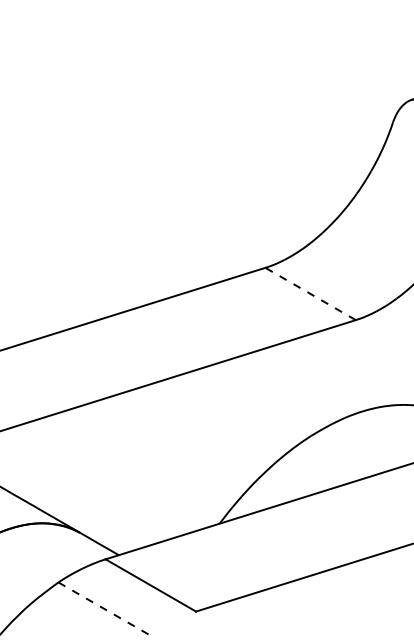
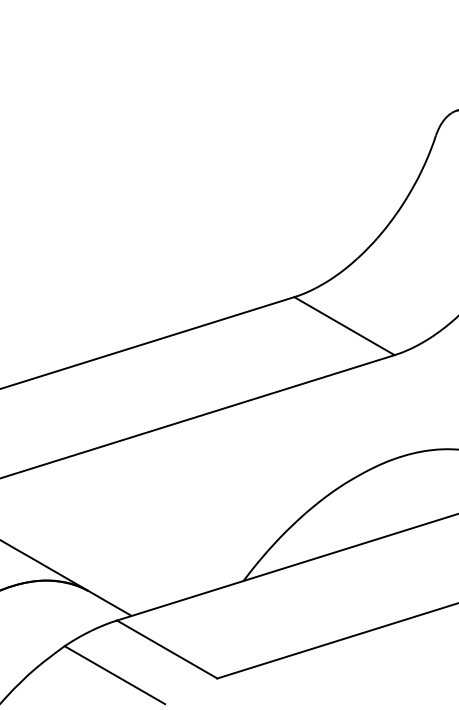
line: (310, 293) -> (344, 325), dashed -> solid
line: (104, 608) -> (115, 675), dashed -> solid

